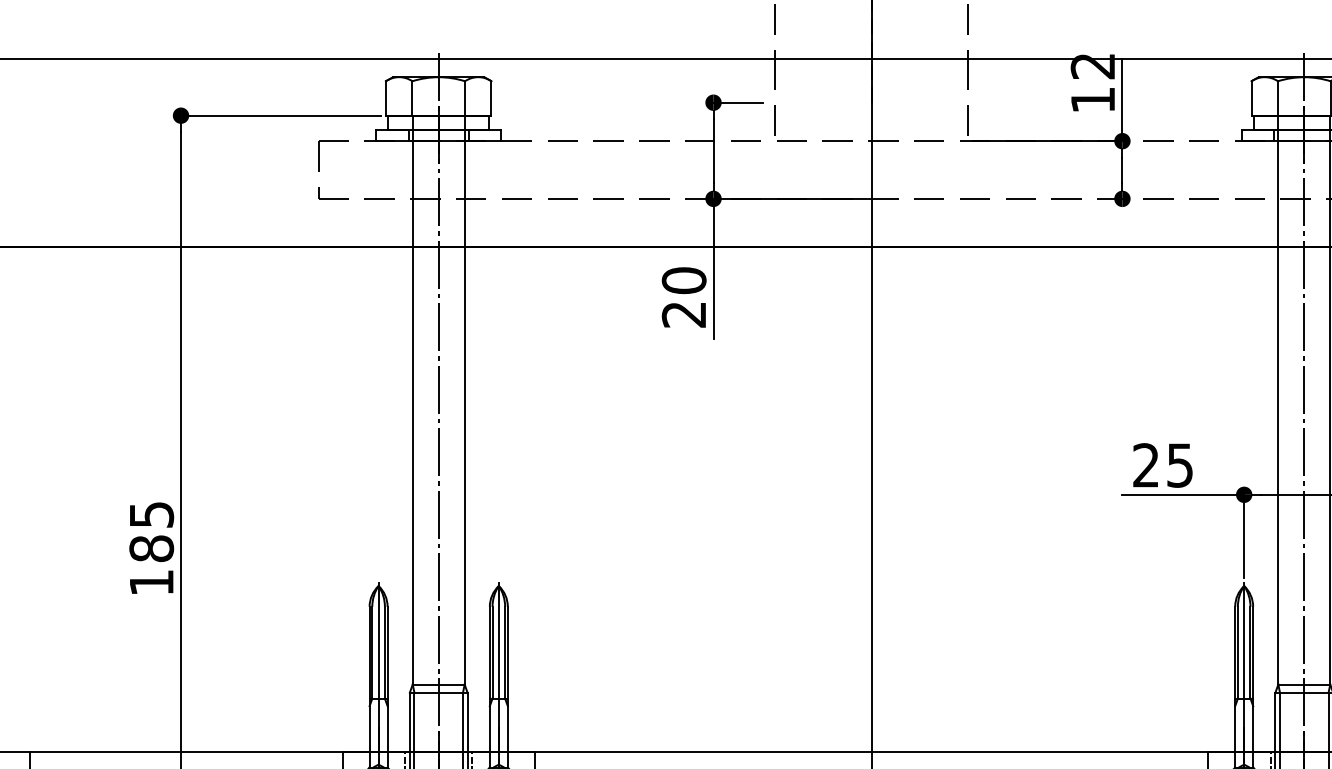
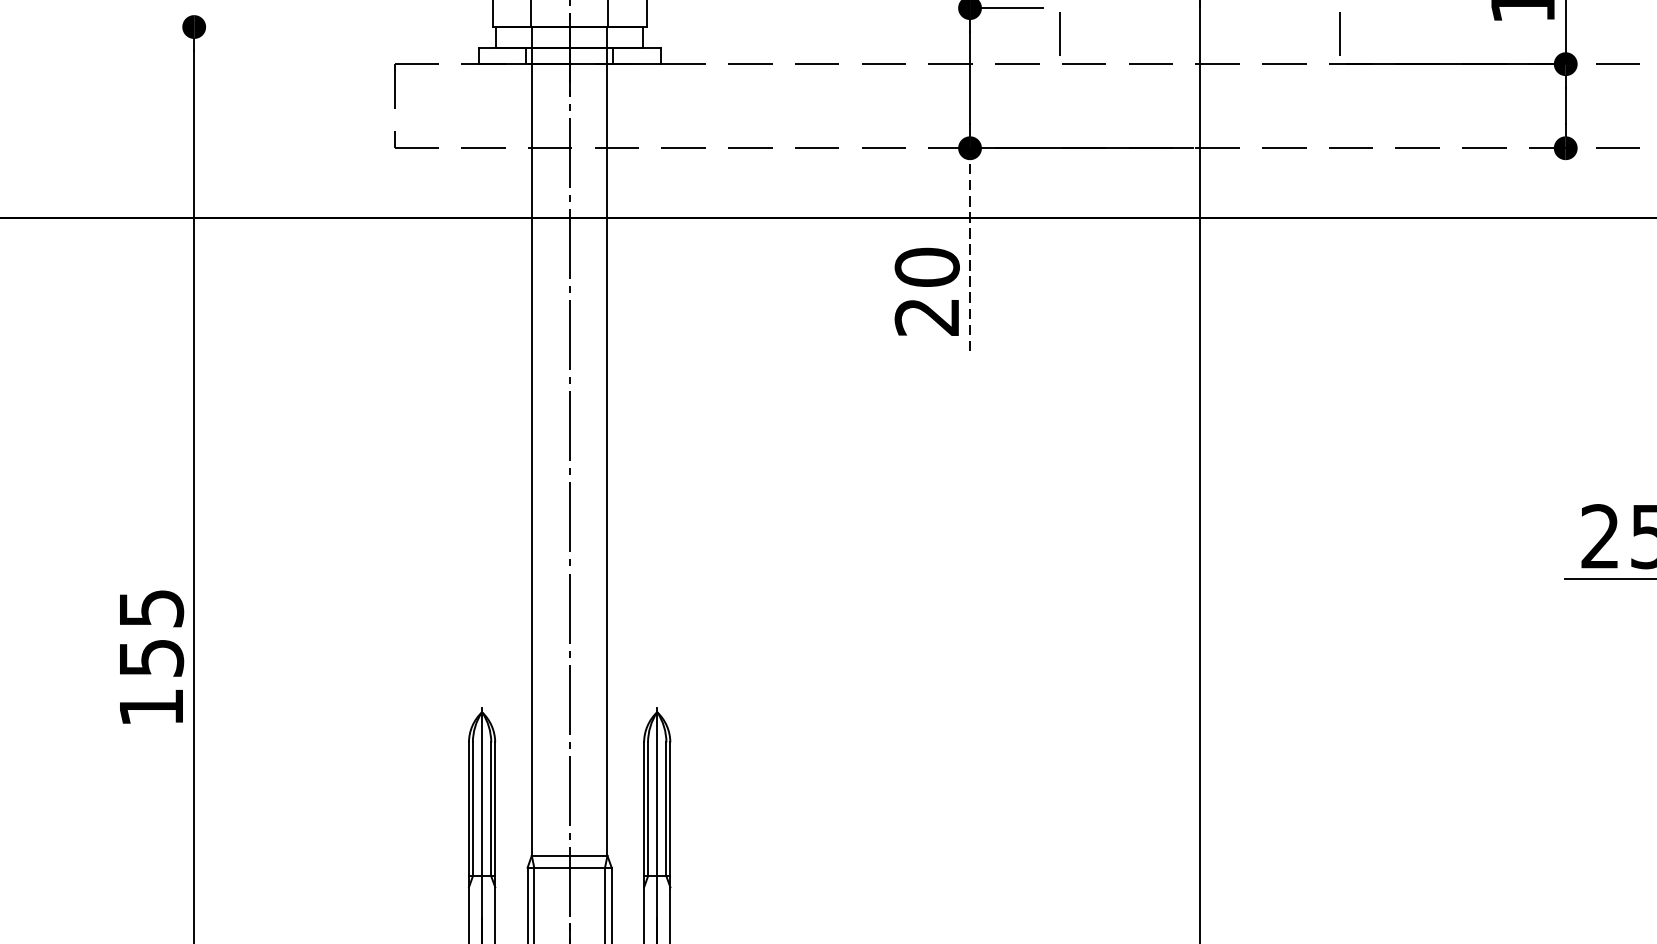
line: (278, 115) -> (336, 26), removed
line: (713, 269) -> (969, 251), solid -> dashed
text: (151, 548) -> (151, 657), 185 -> 155

